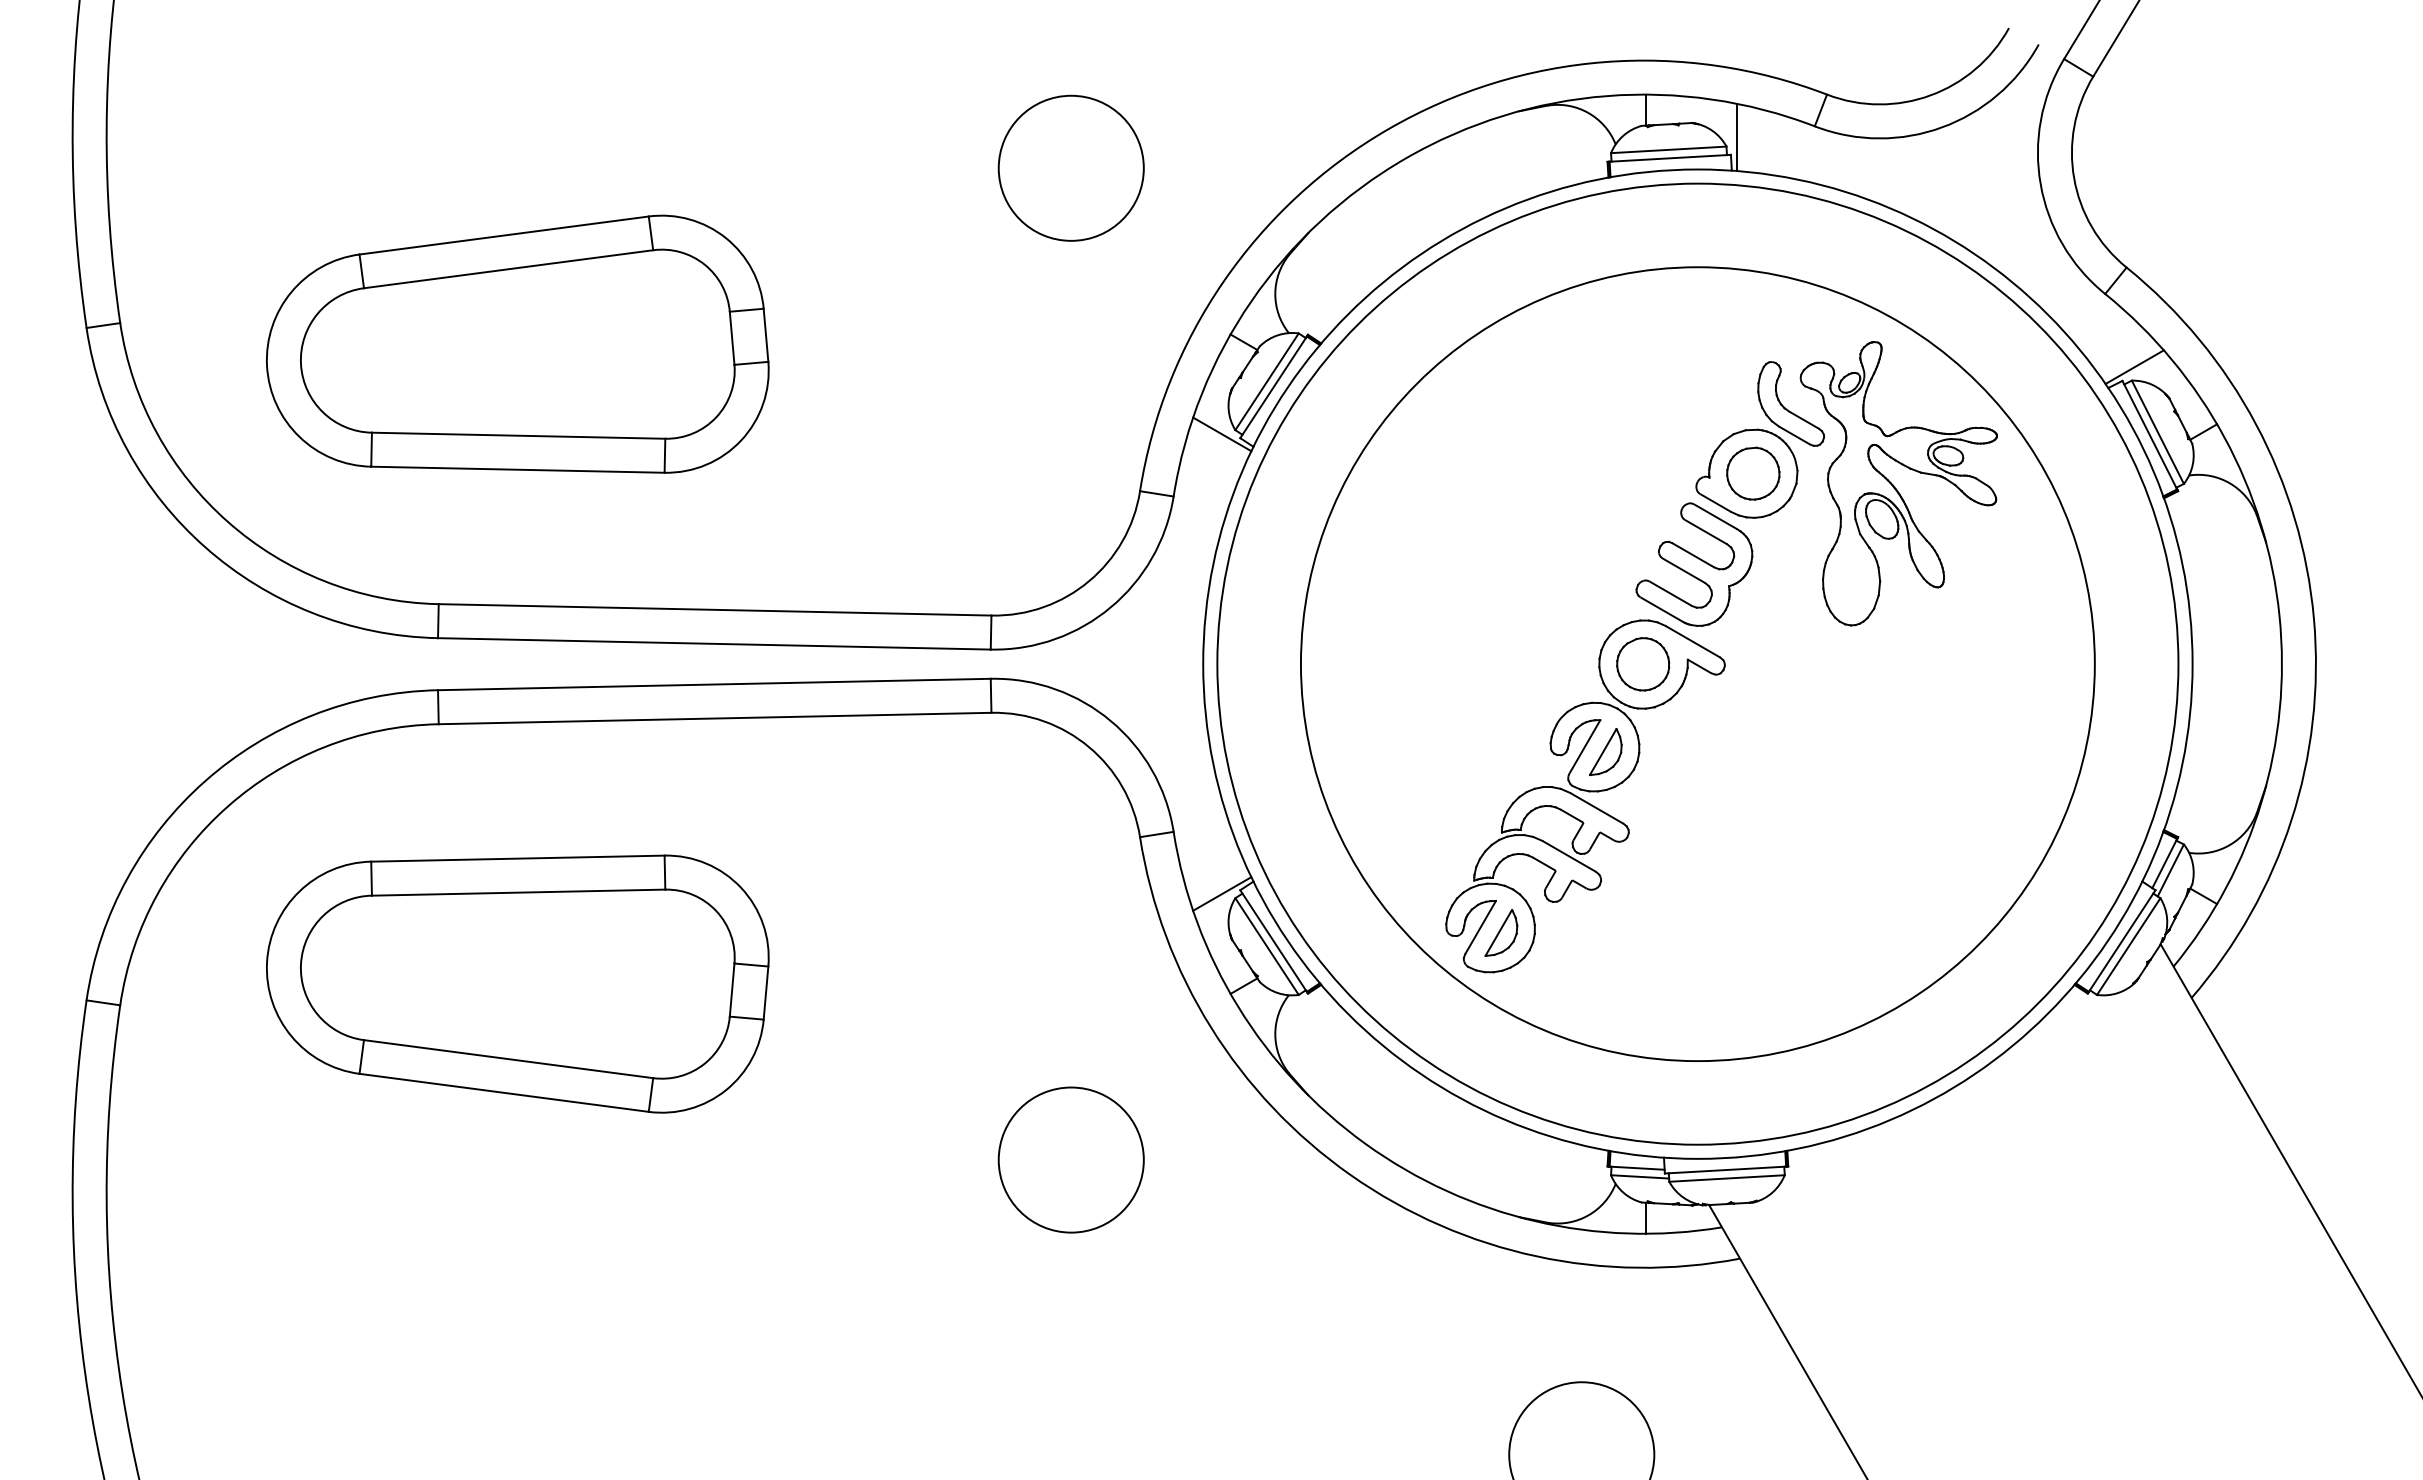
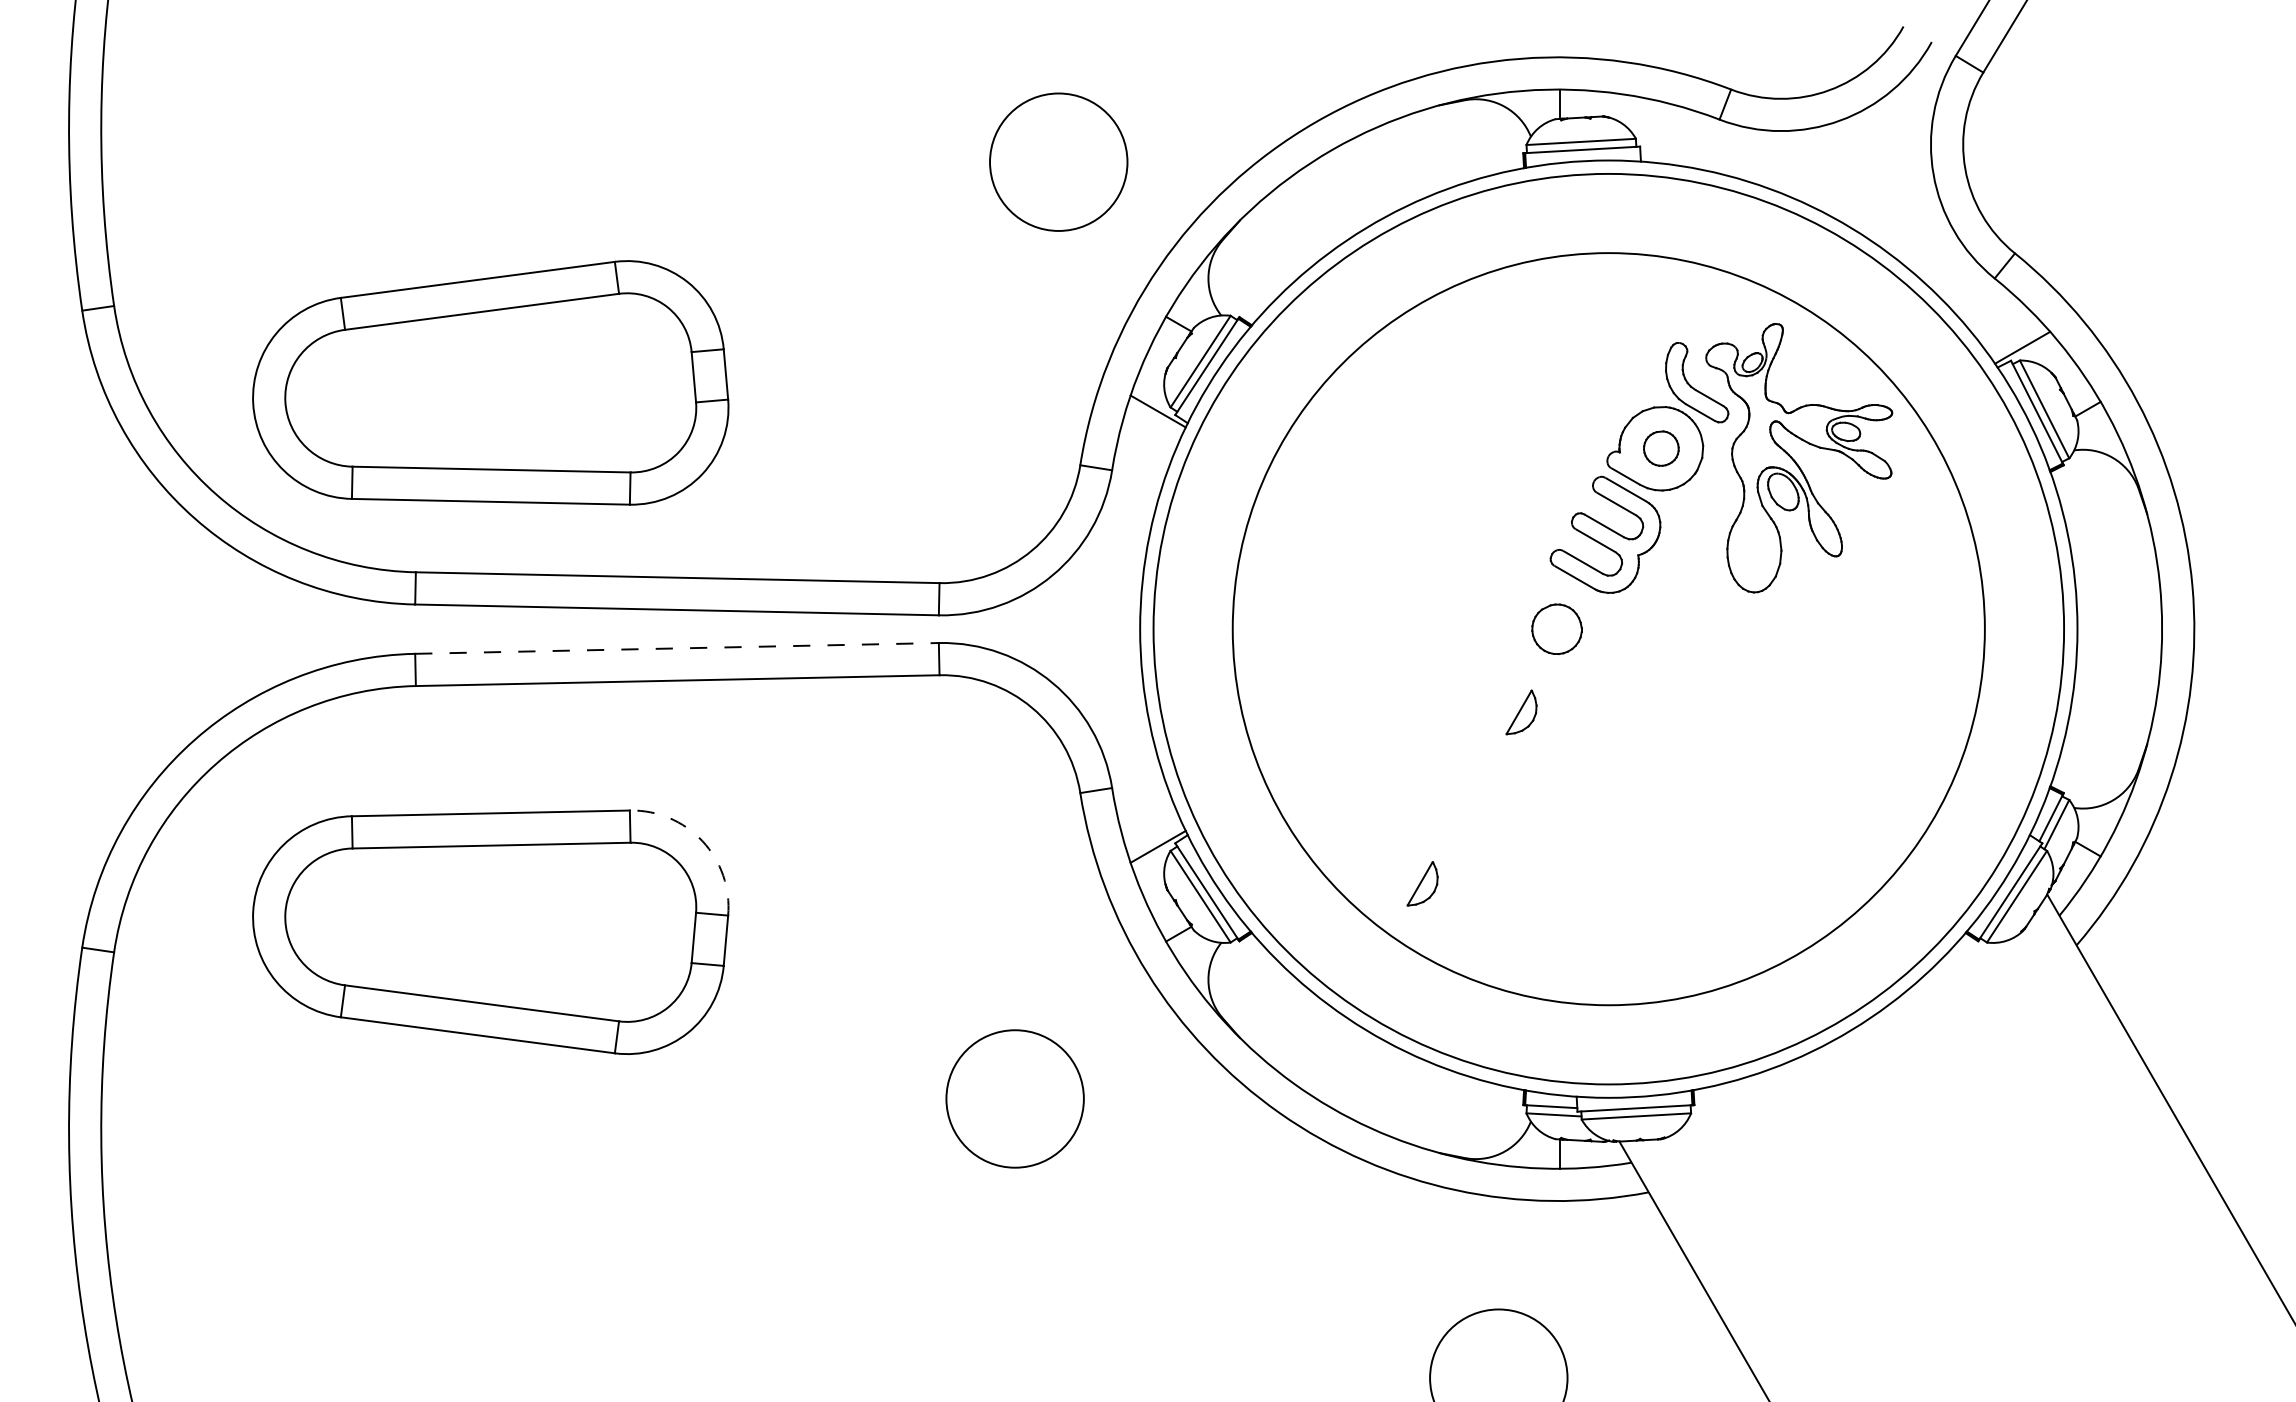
line: (1736, 137) -> (1645, 130), removed
circle: (1070, 167) -> (1057, 161), moved
part: (517, 343) -> (490, 382), moved
part: (1753, 473) -> (1661, 448), size x0.7
line: (714, 684) -> (677, 648), solid -> dashed
part: (1585, 796) -> (1502, 754), removed
arc: (741, 887) -> (702, 840), solid -> dashed

